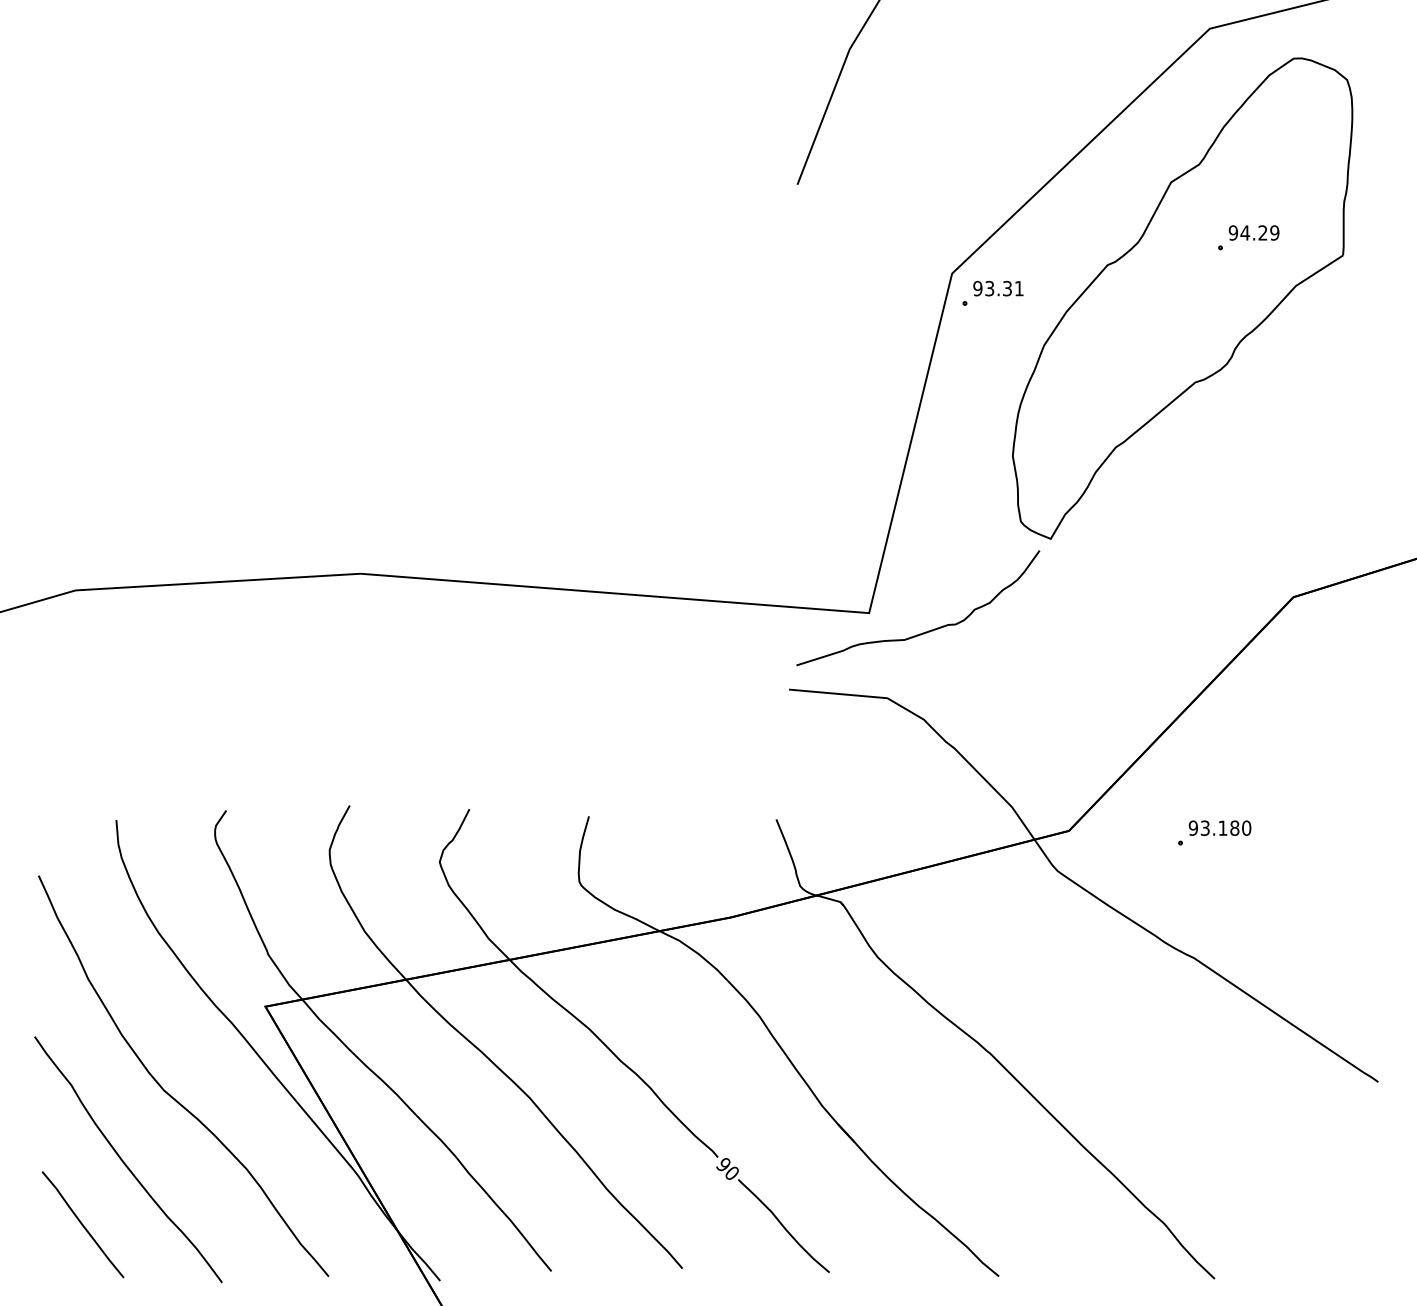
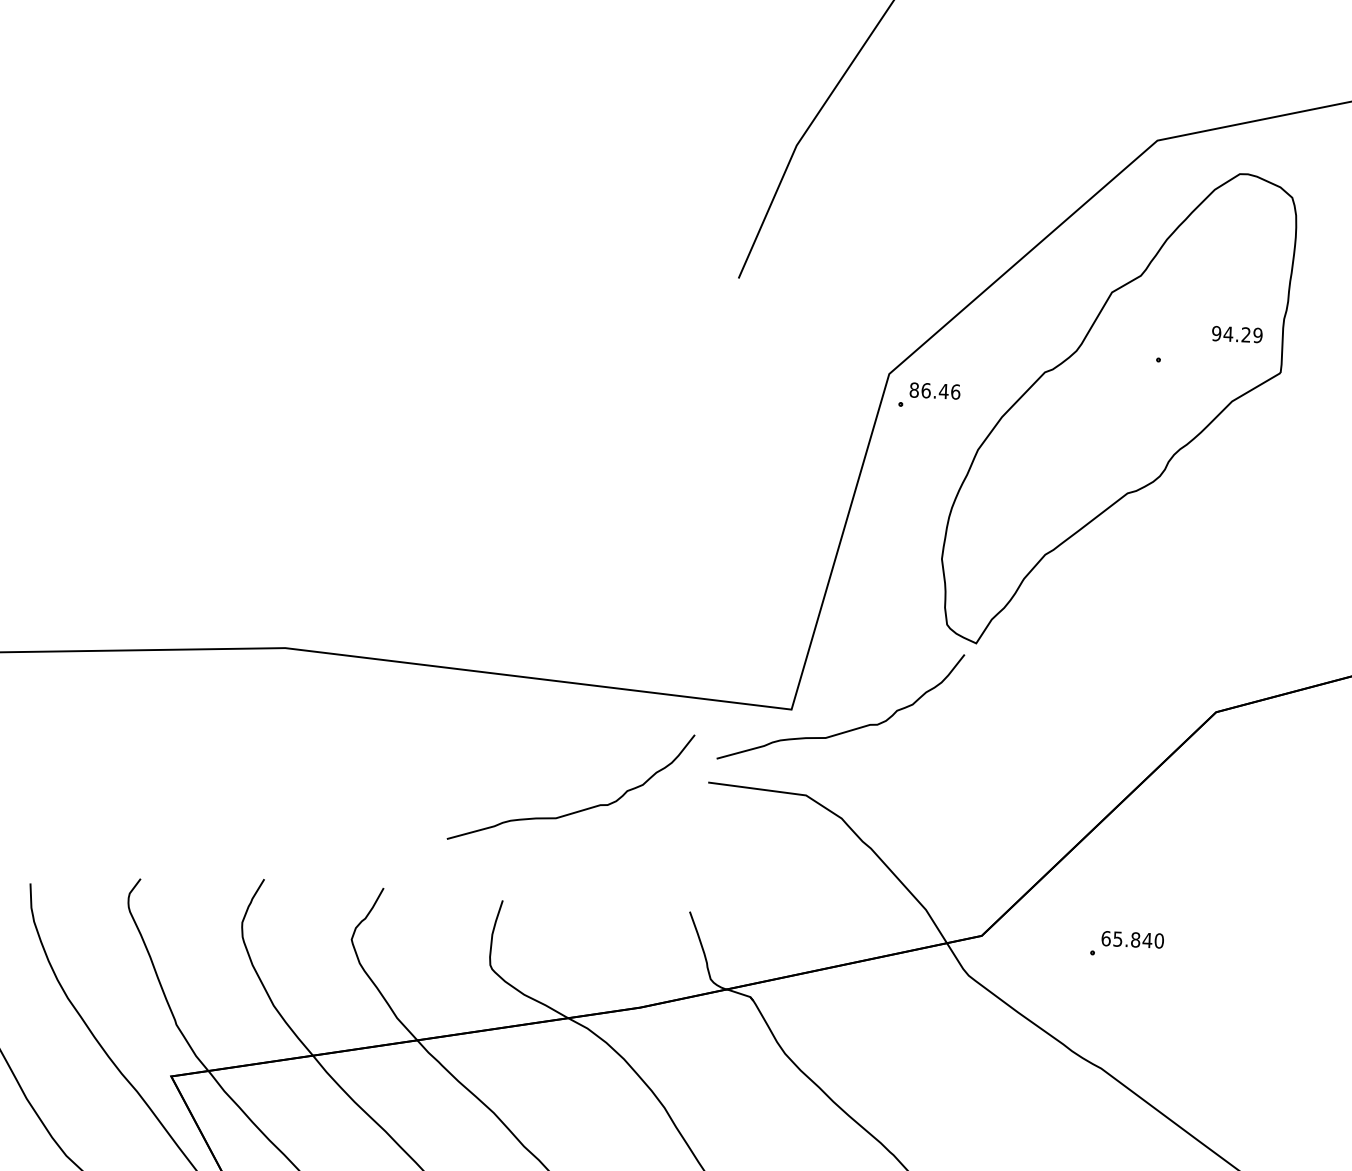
text: (1253, 232) -> (1236, 334), moved
text: (998, 288) -> (934, 390), 93.31 -> 86.46
curve: (659, 723) -> (577, 810), added
text: (1213, 827) -> (1126, 938), 93.180 -> 65.840

